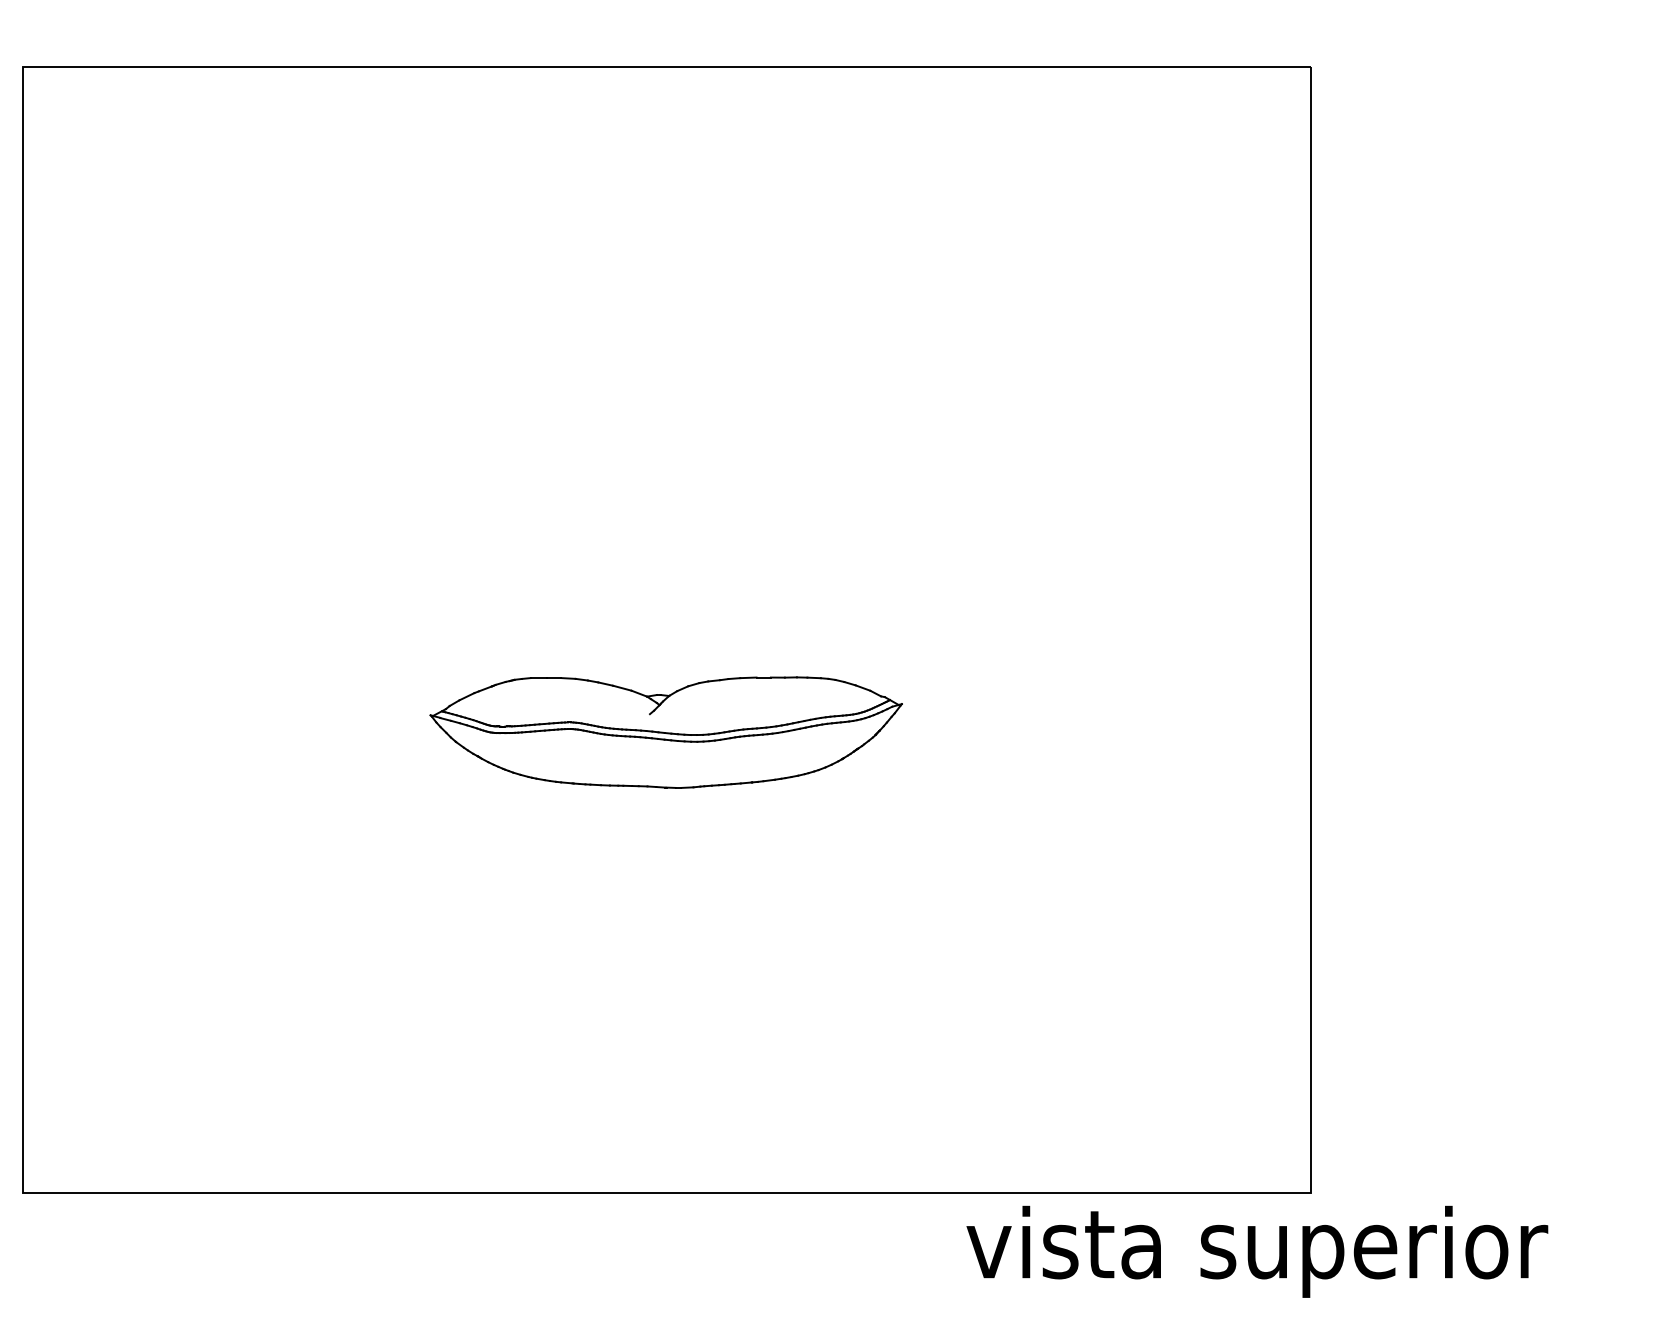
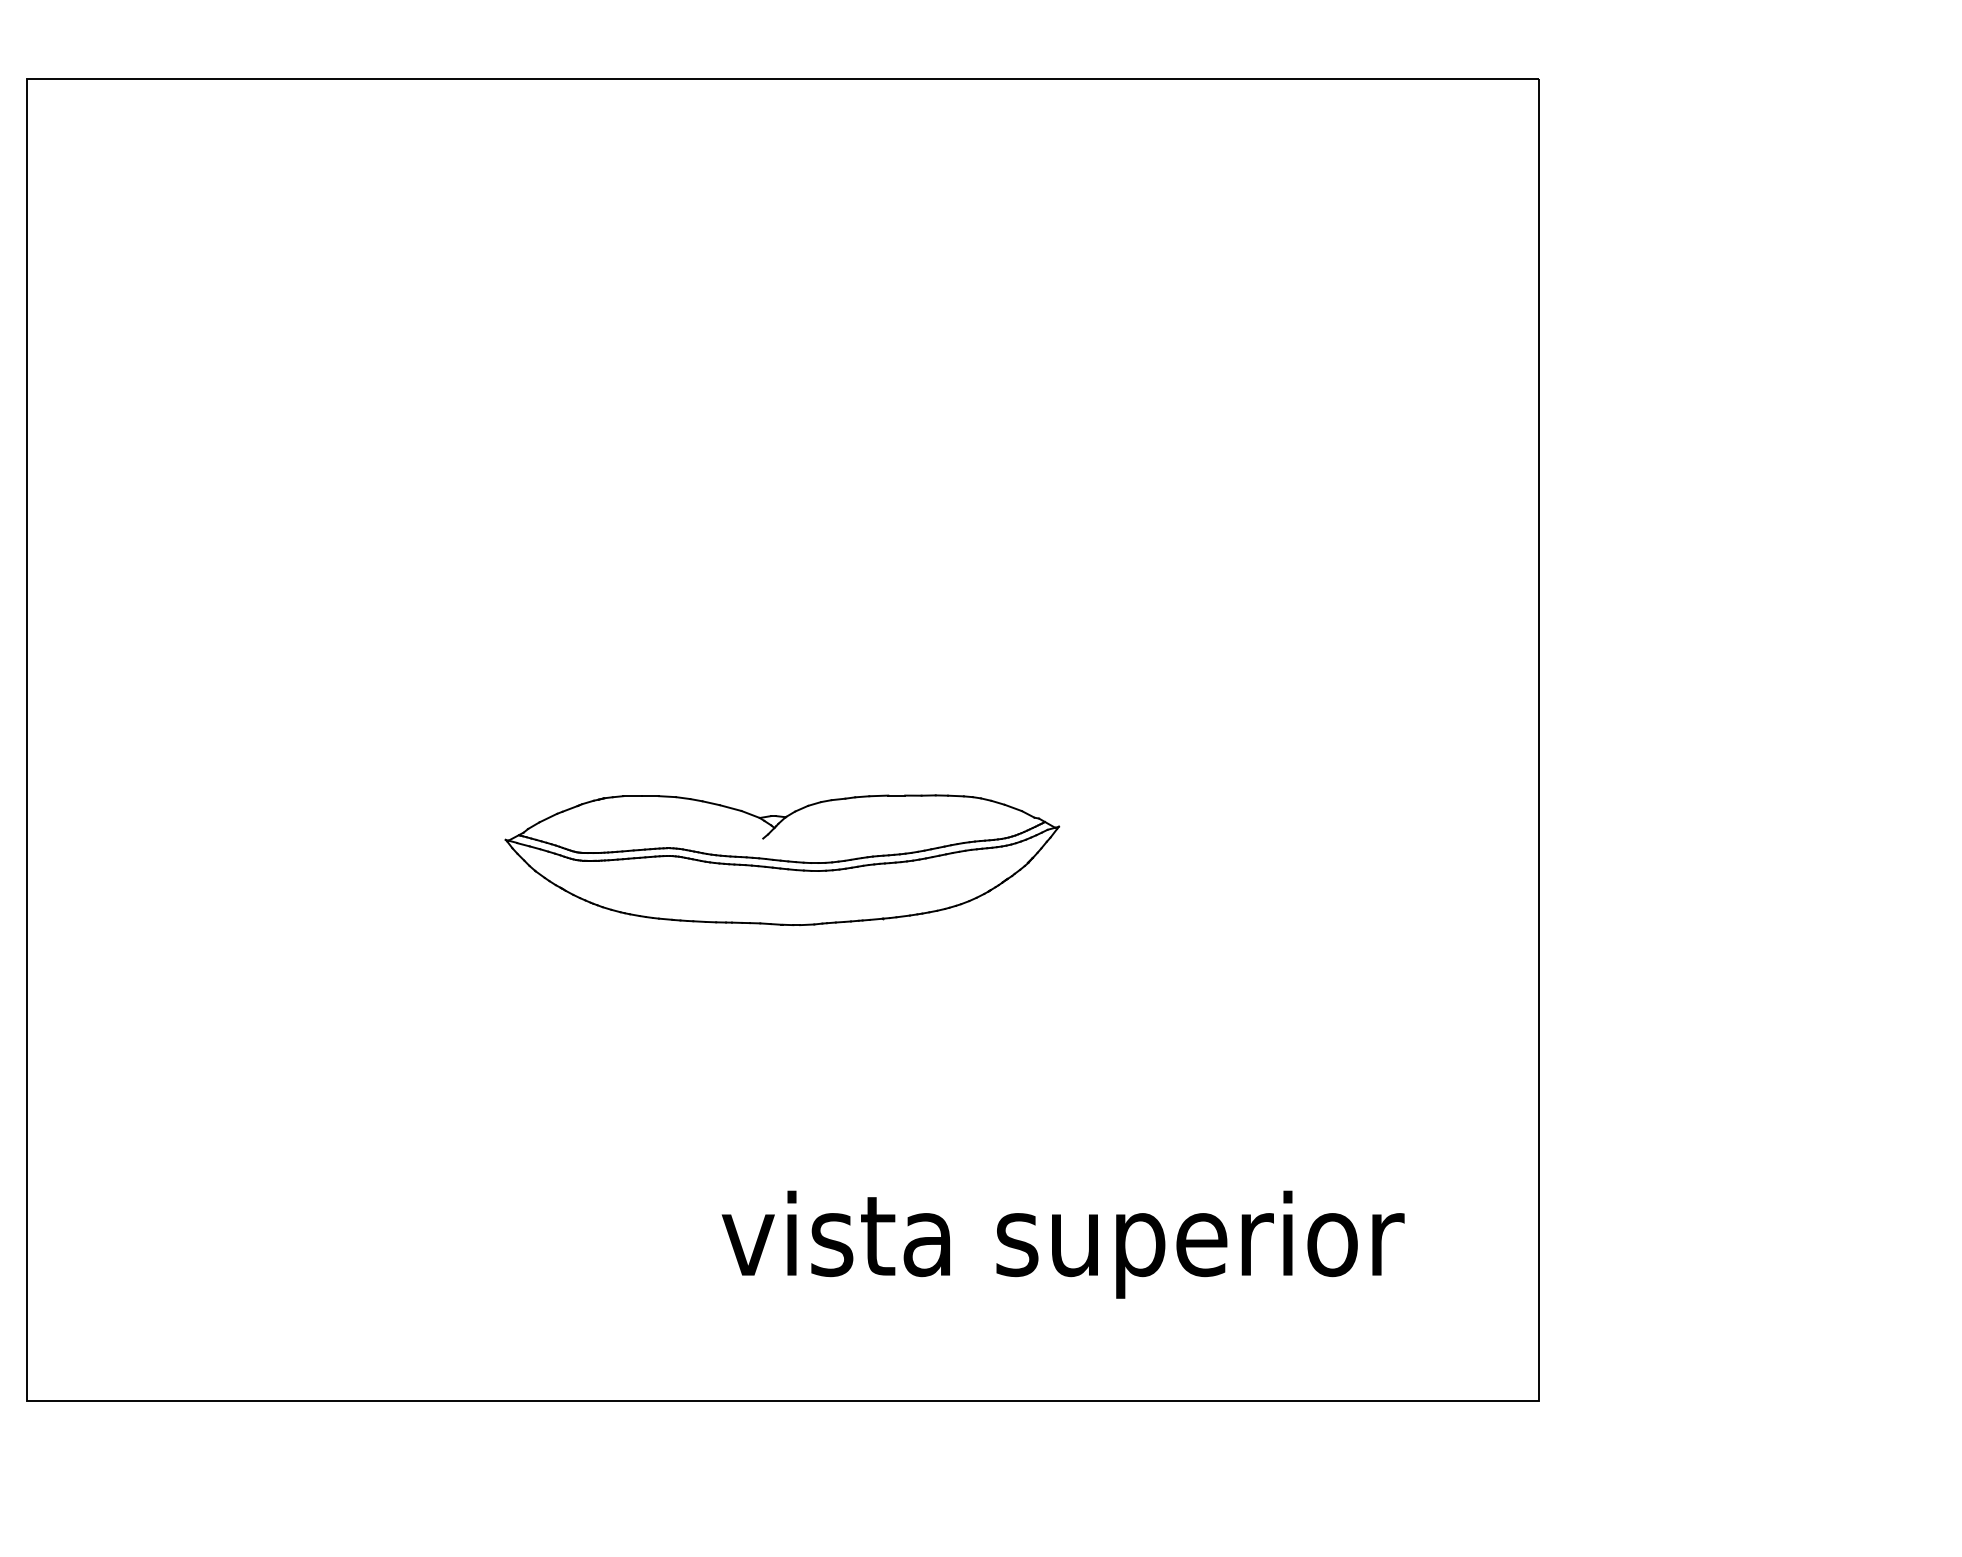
text: (1256, 1251) -> (1062, 1244), moved

